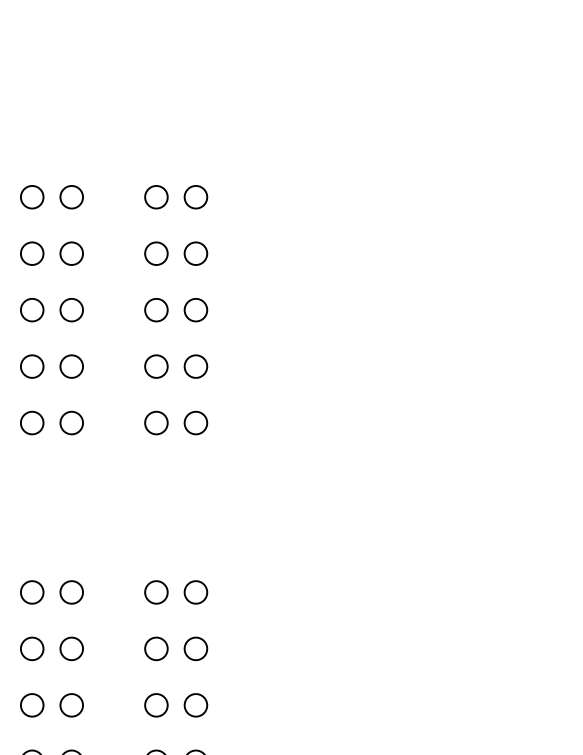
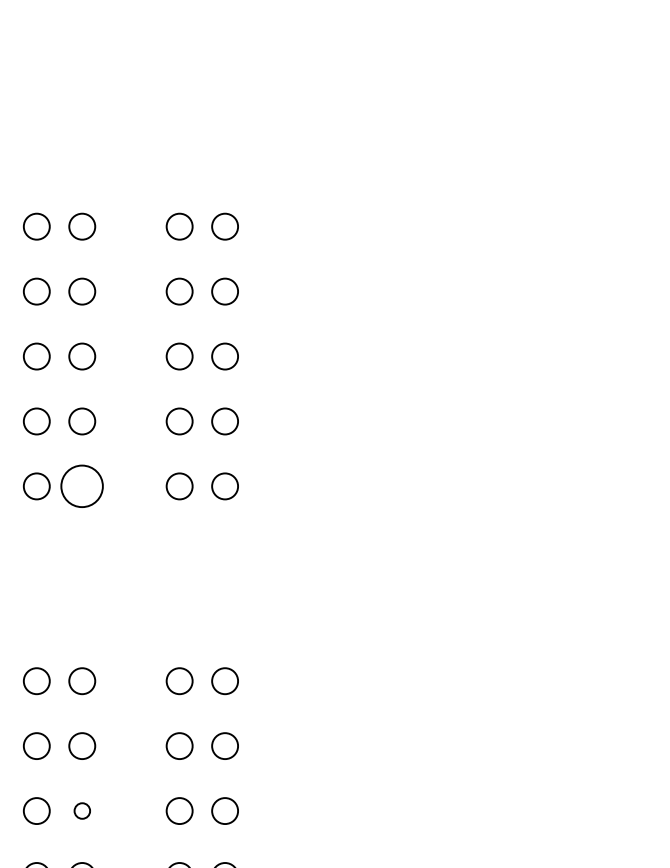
circle: (71, 423) -> (82, 486), size x1.6
circle: (71, 704) -> (82, 810), size x0.6

